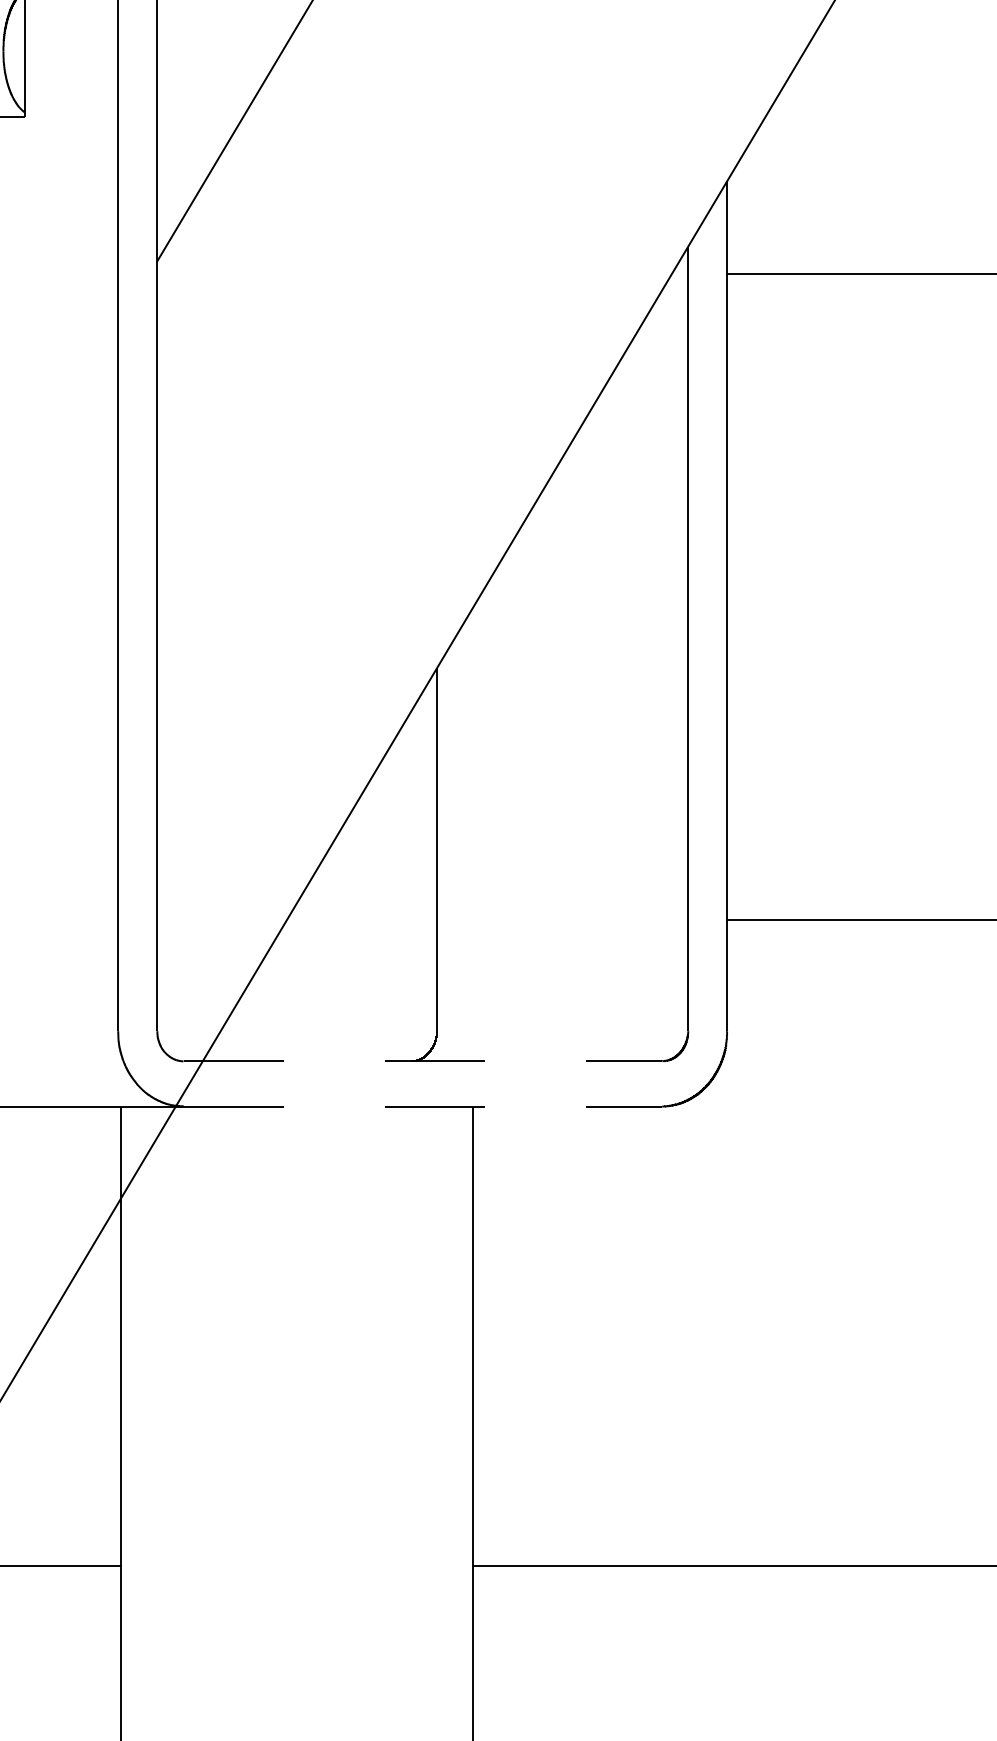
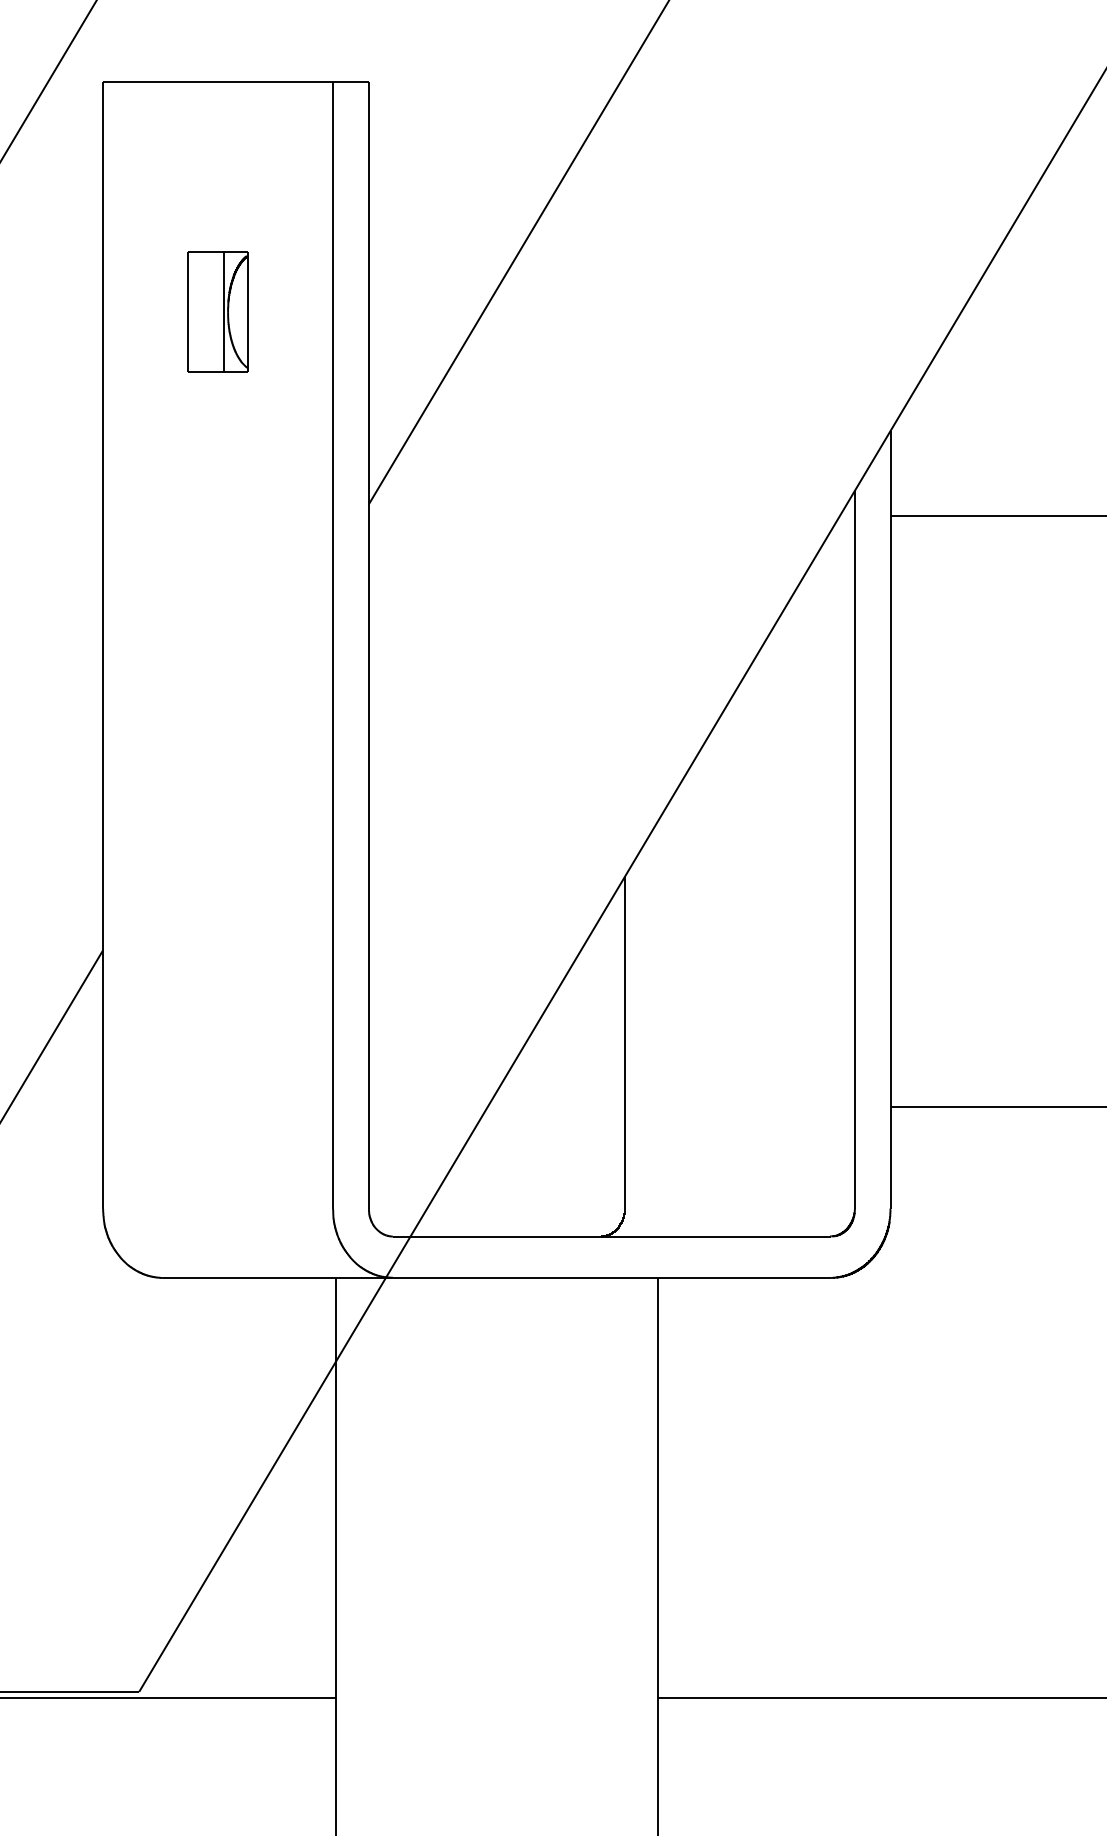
line: (423, 1061) -> (612, 1236), dashed -> solid
line: (423, 1106) -> (612, 1277), dashed -> solid

